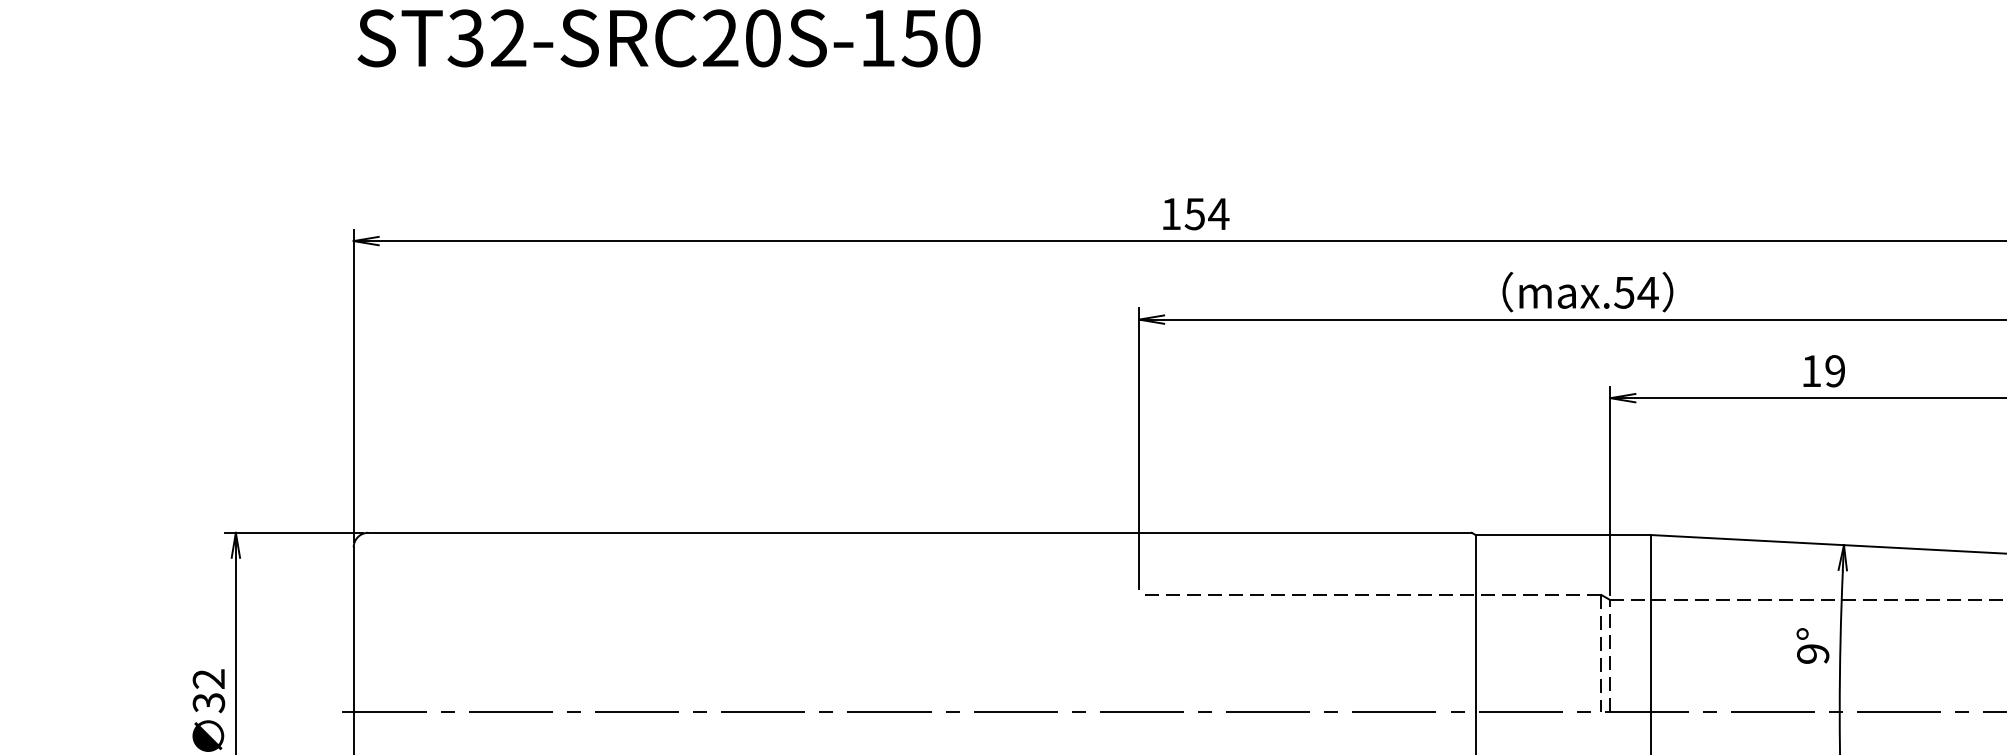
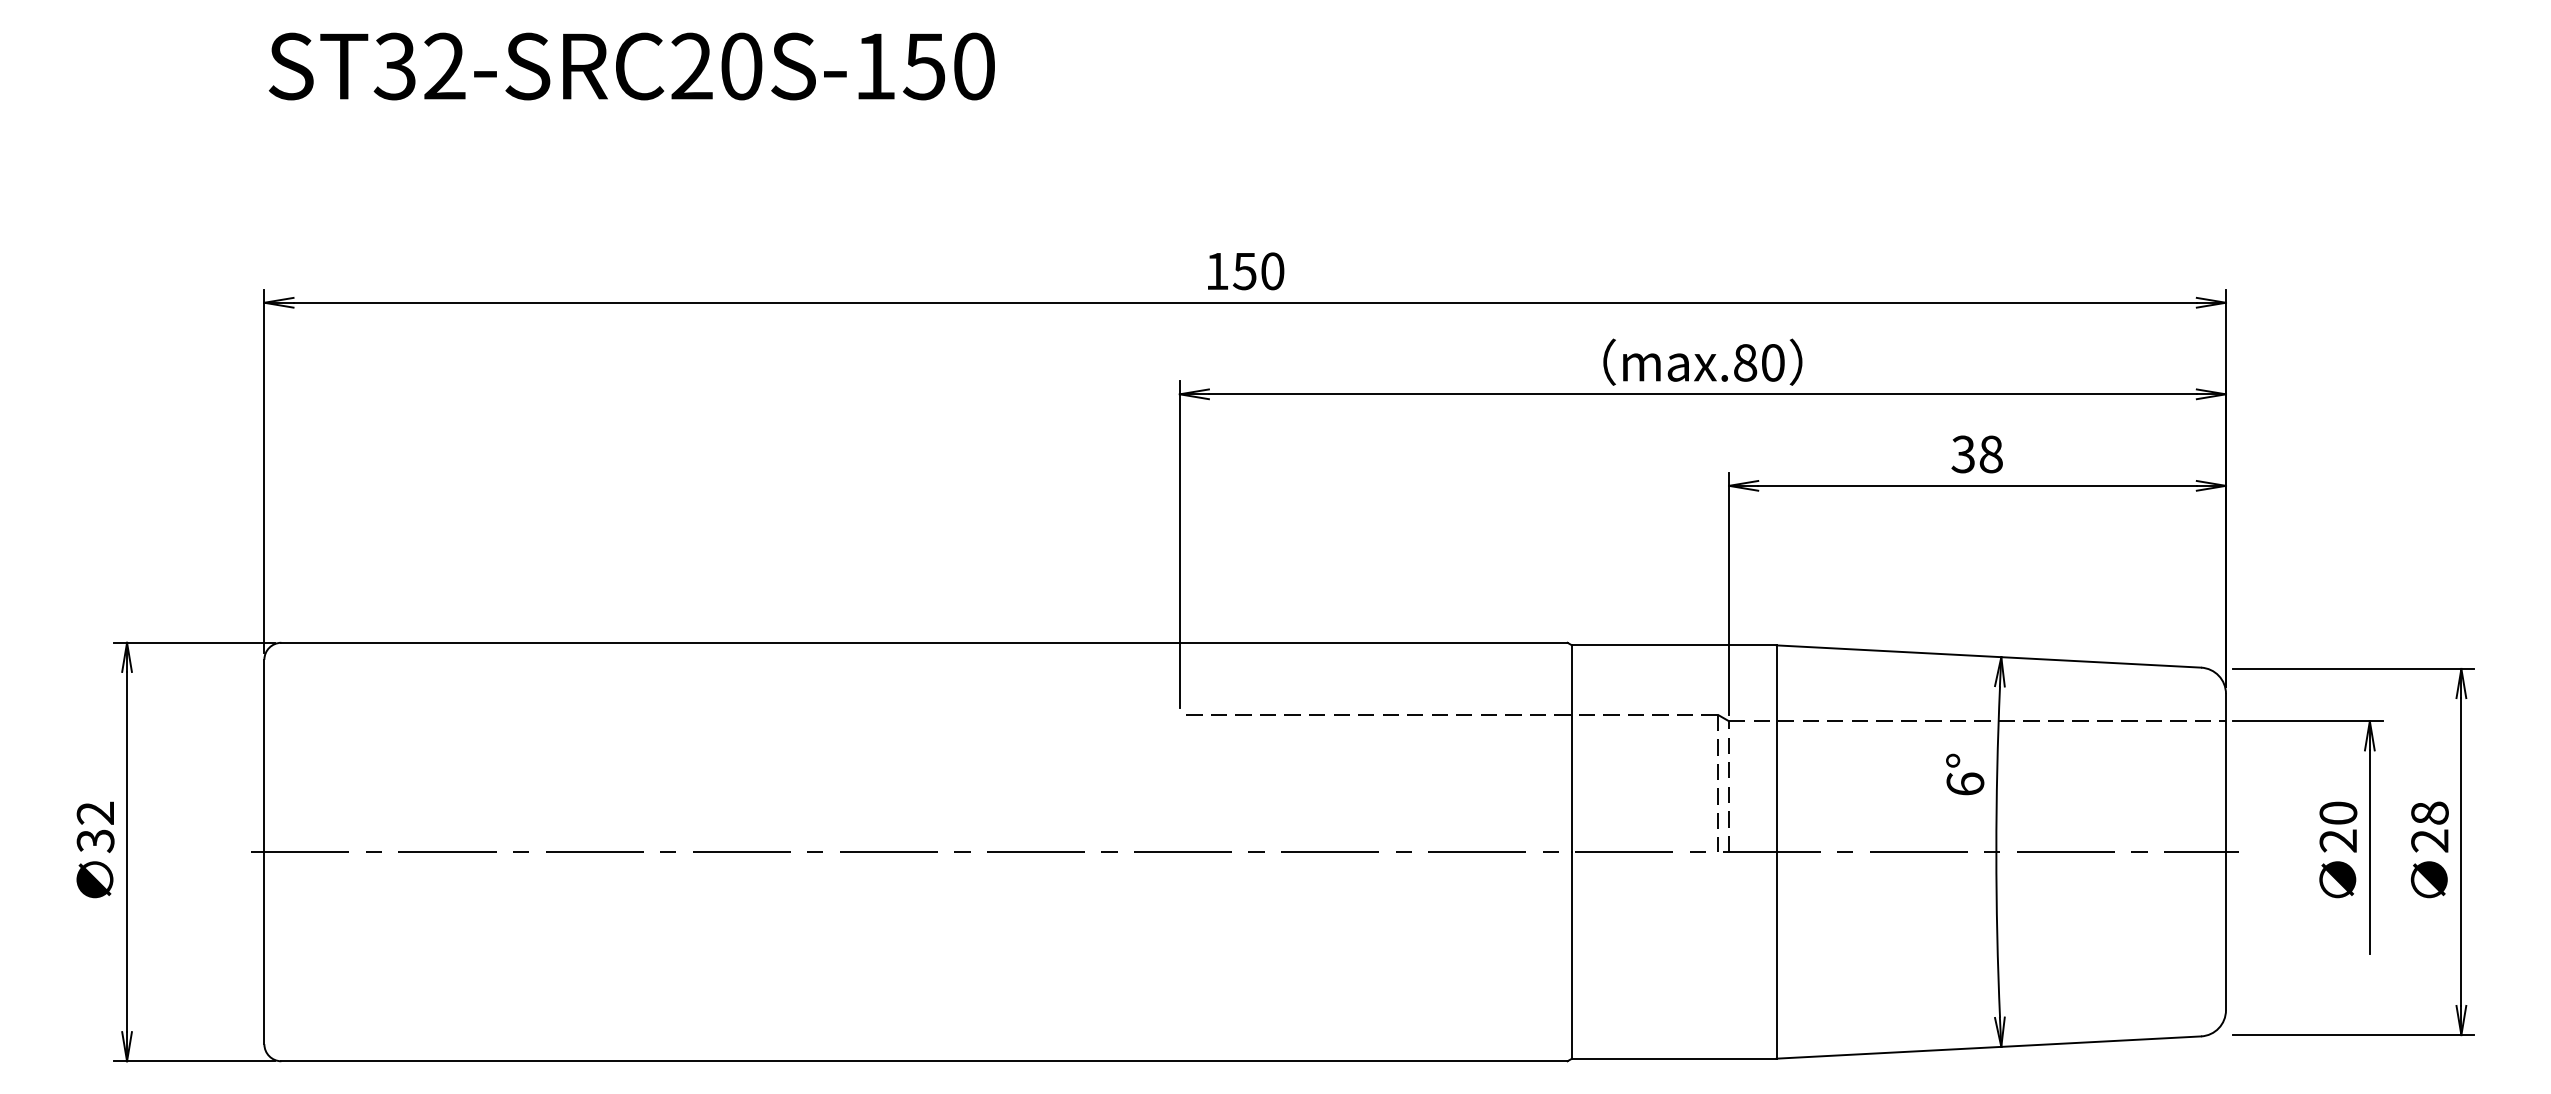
text: (1218, 214) -> (1272, 271), 154 -> 150
text: (1636, 292) -> (1759, 362), max.54 -> max.80
text: (1822, 371) -> (1976, 454), 19 -> 38
text: (1813, 653) -> (1965, 783), 9° -> 6°

